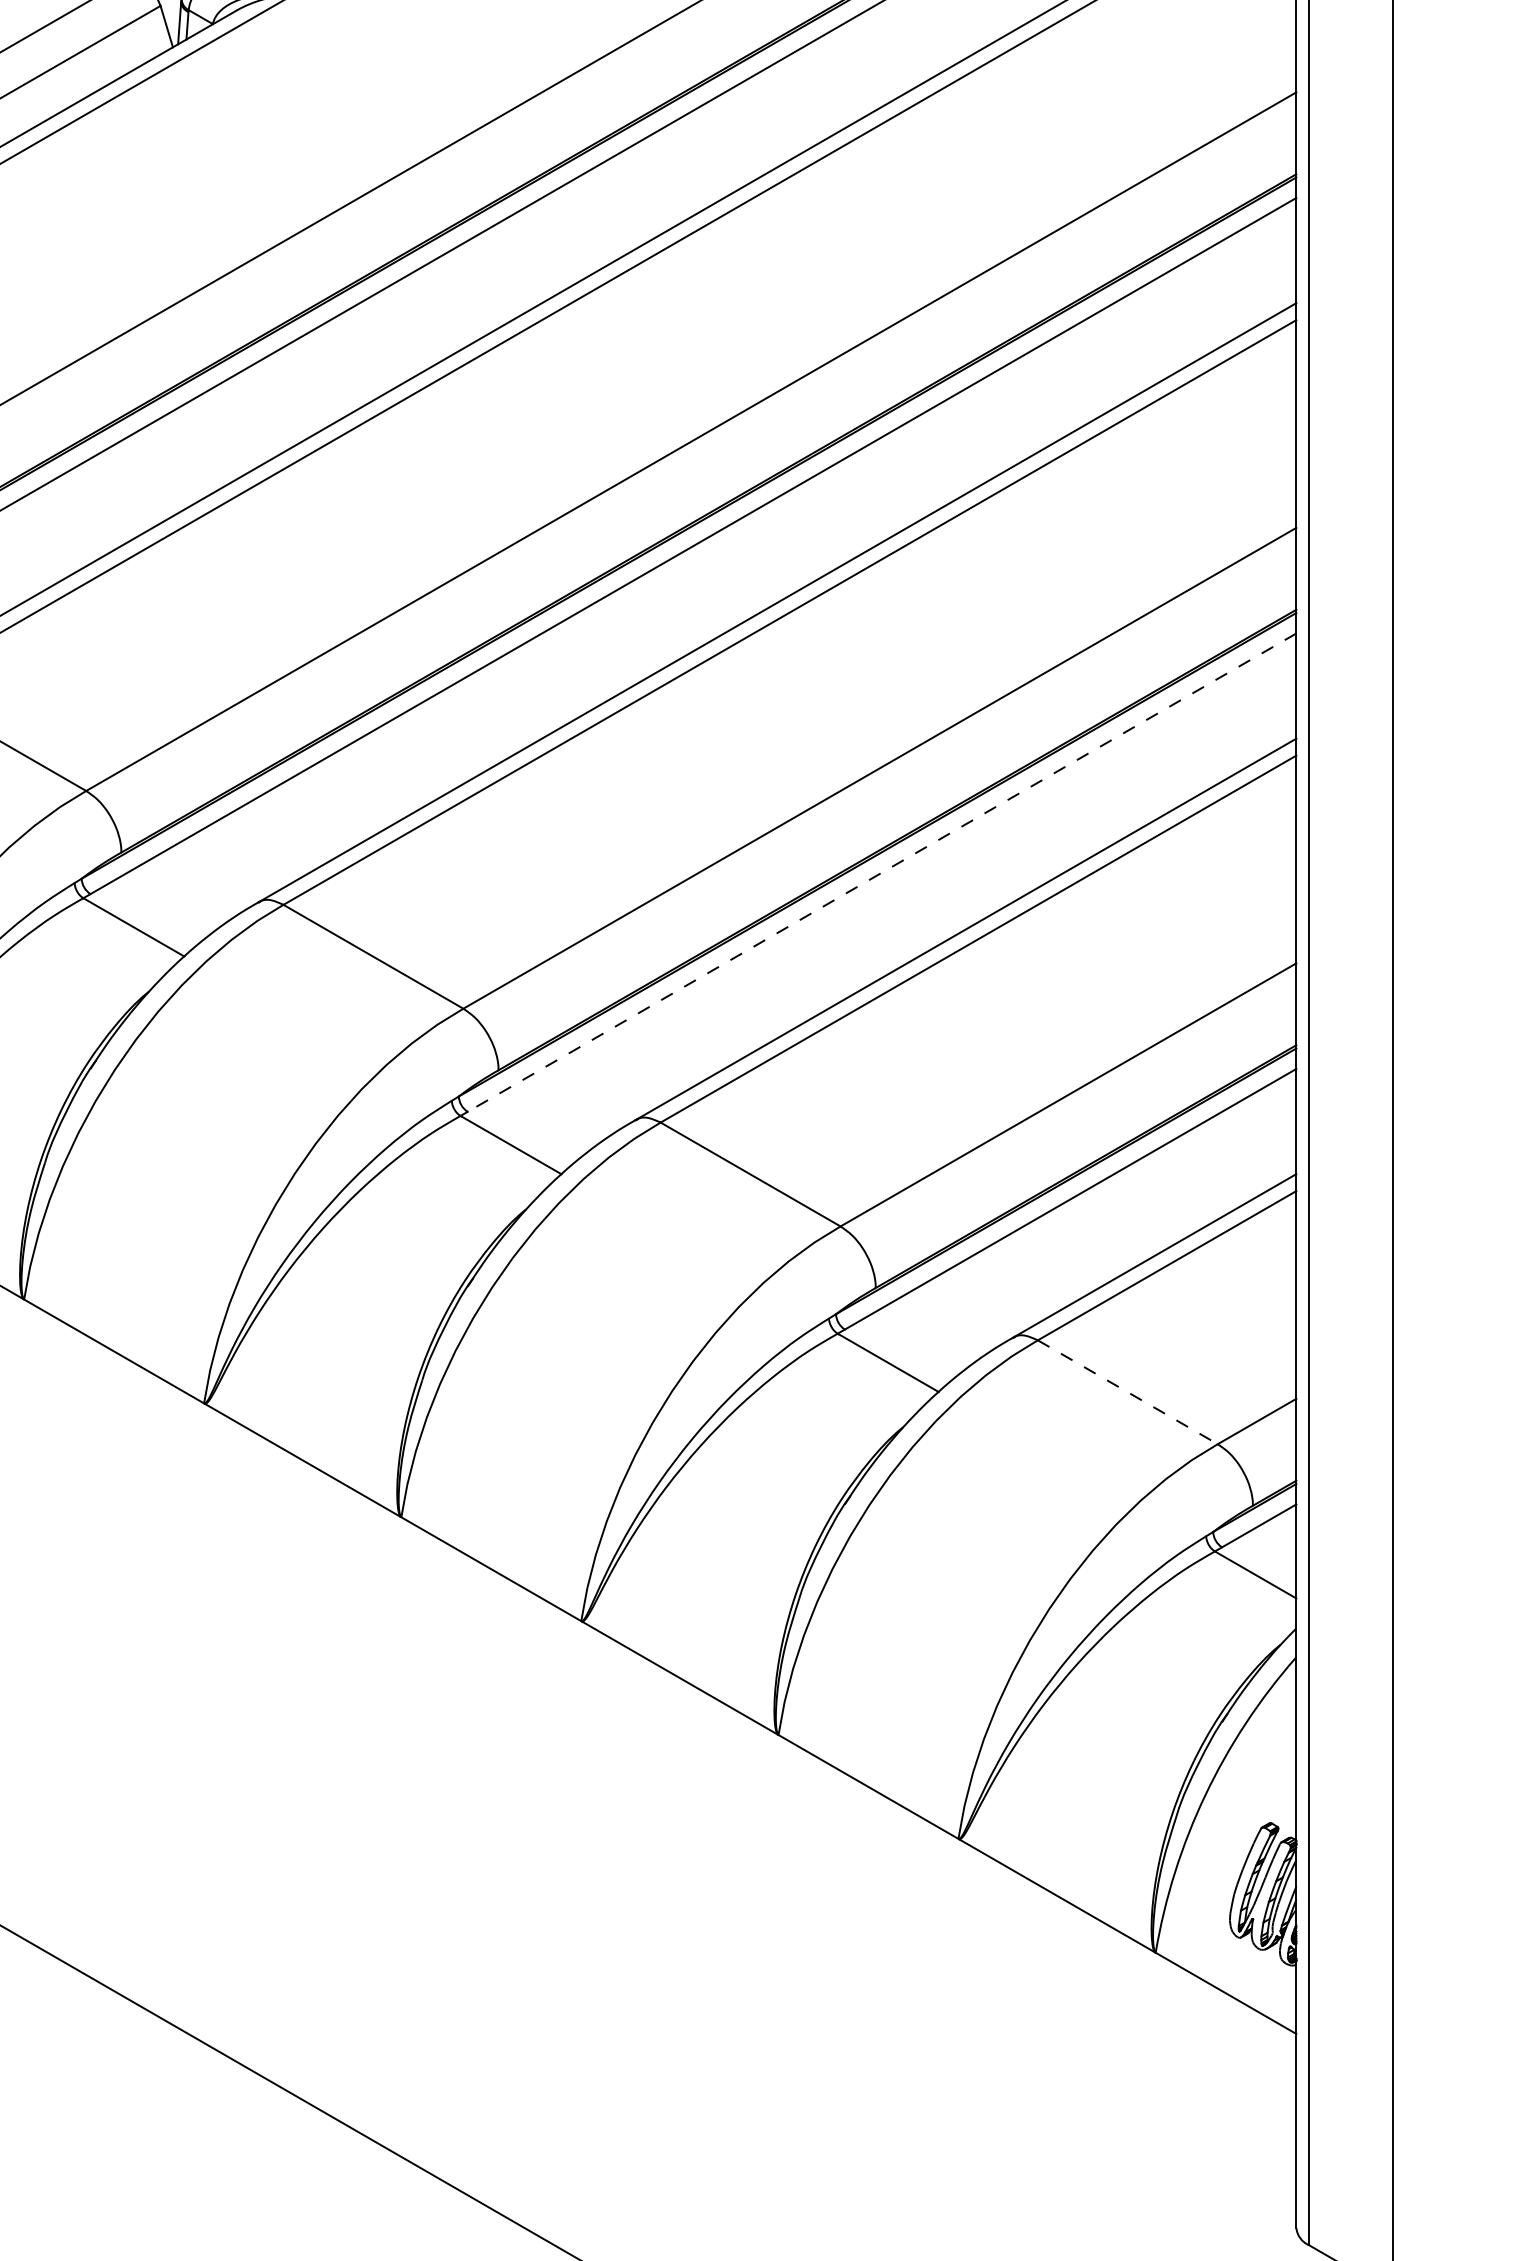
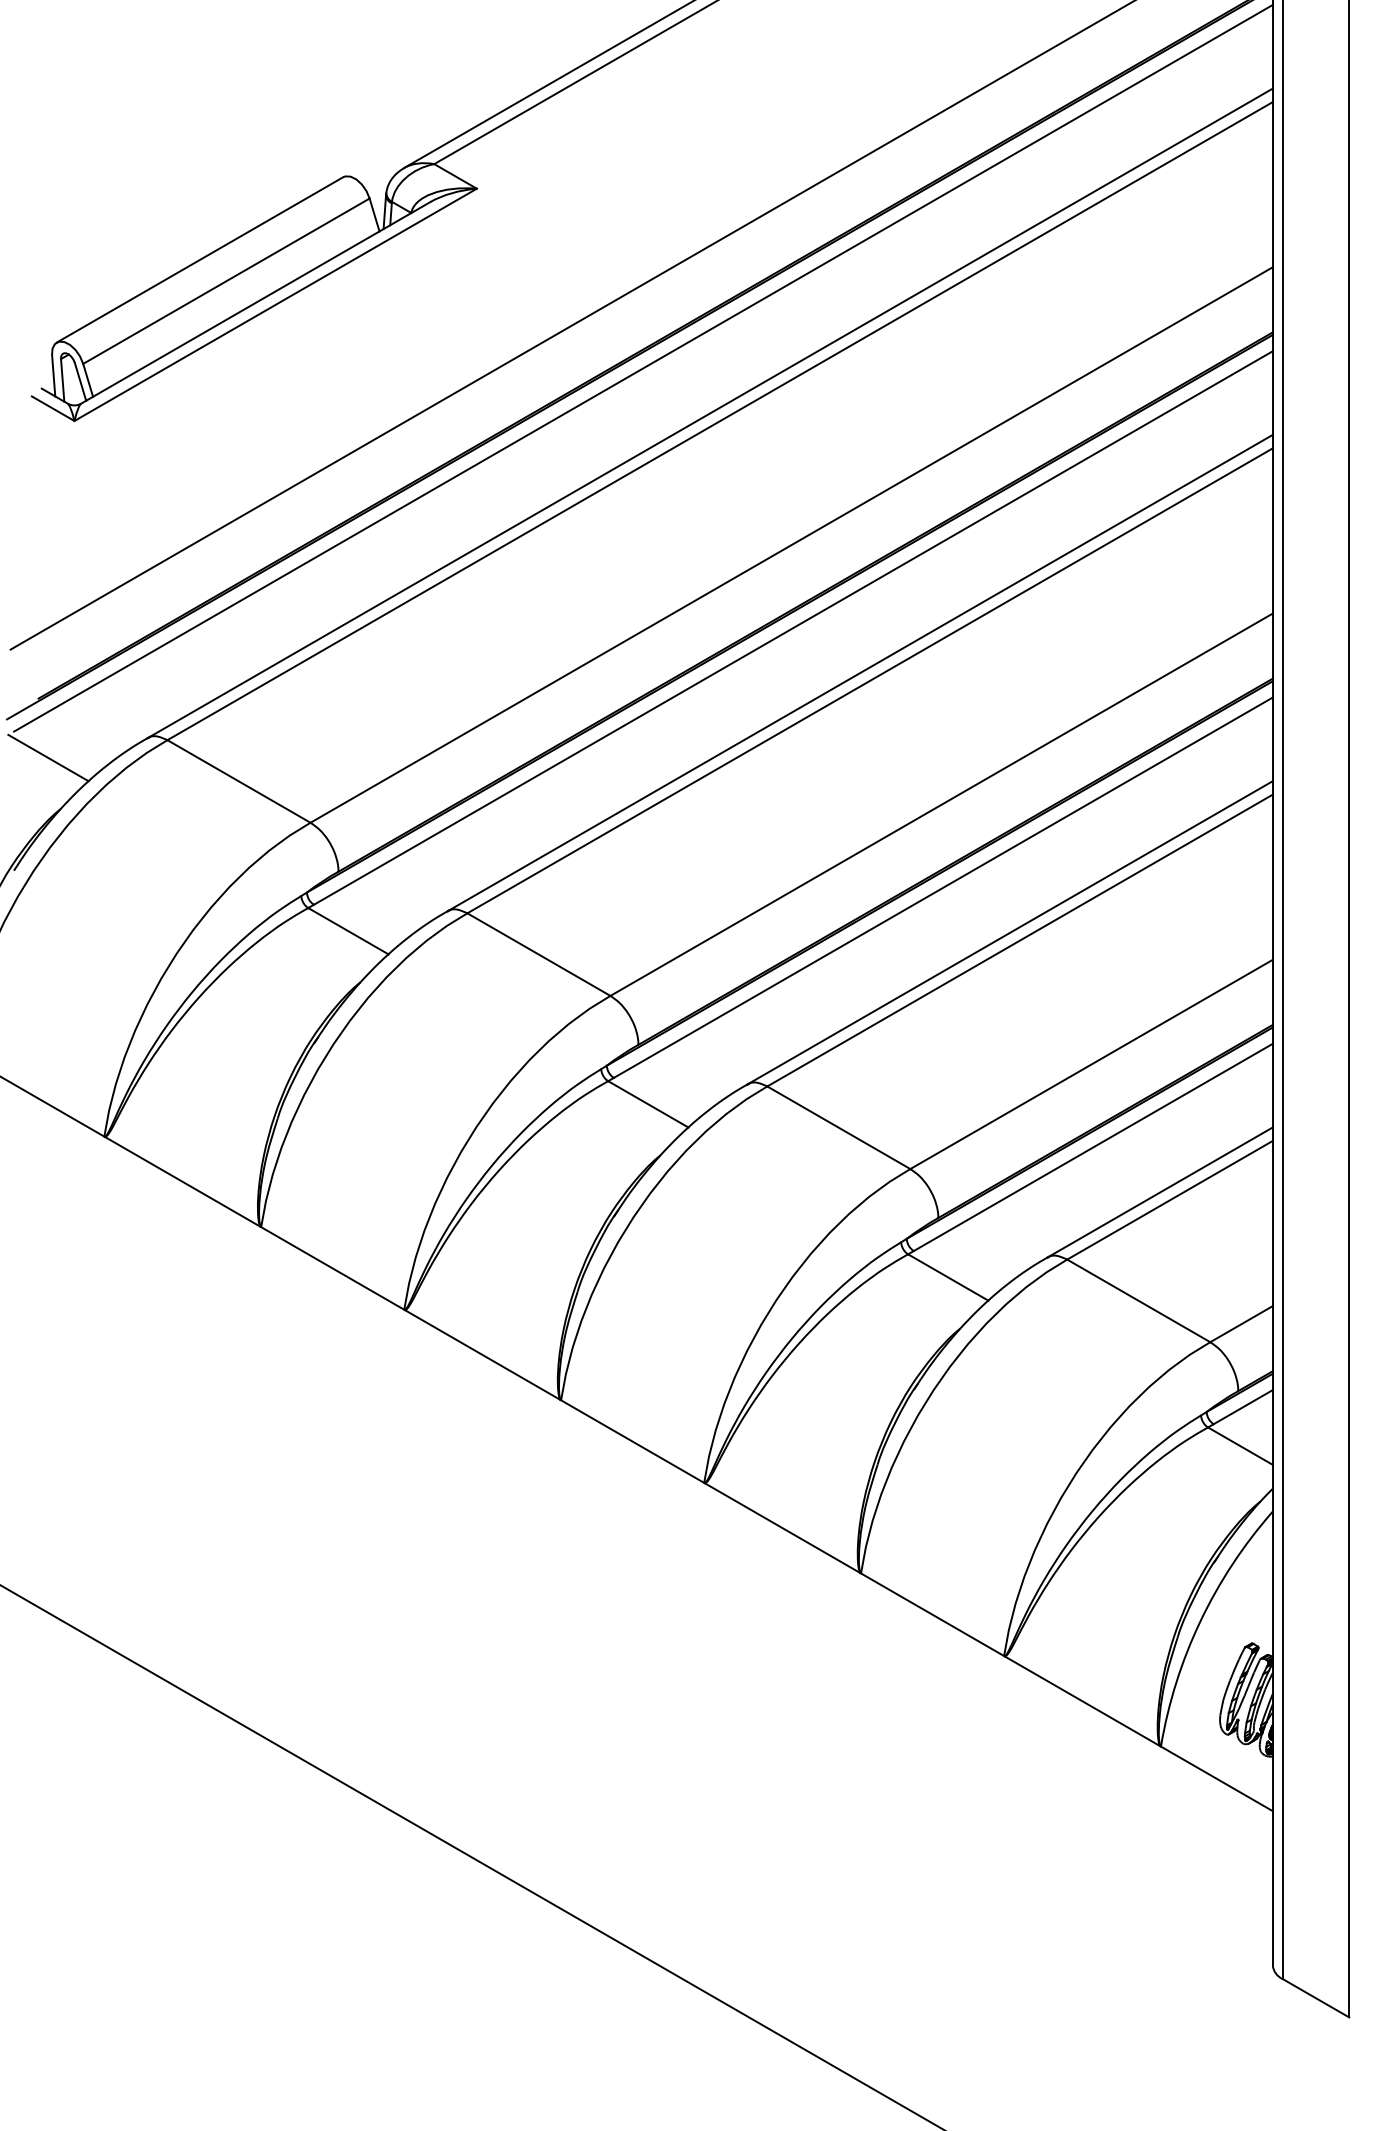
line: (880, 872) -> (942, 887), dashed -> solid
line: (1127, 1391) -> (1138, 1300), dashed -> solid

